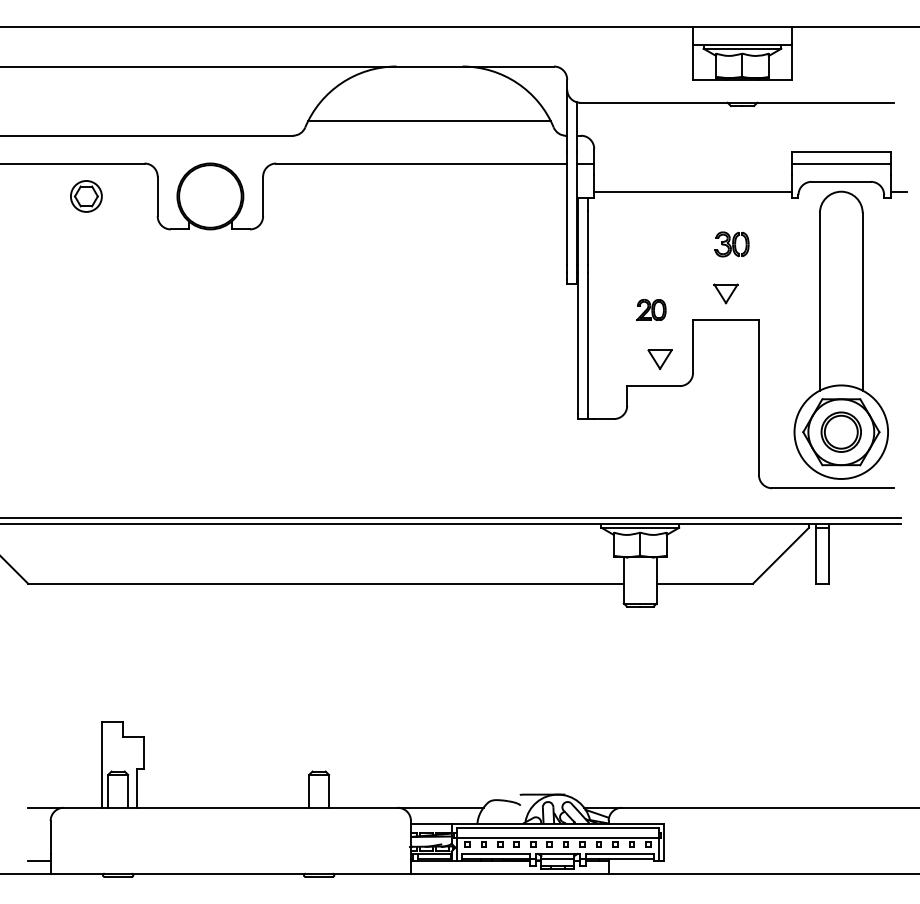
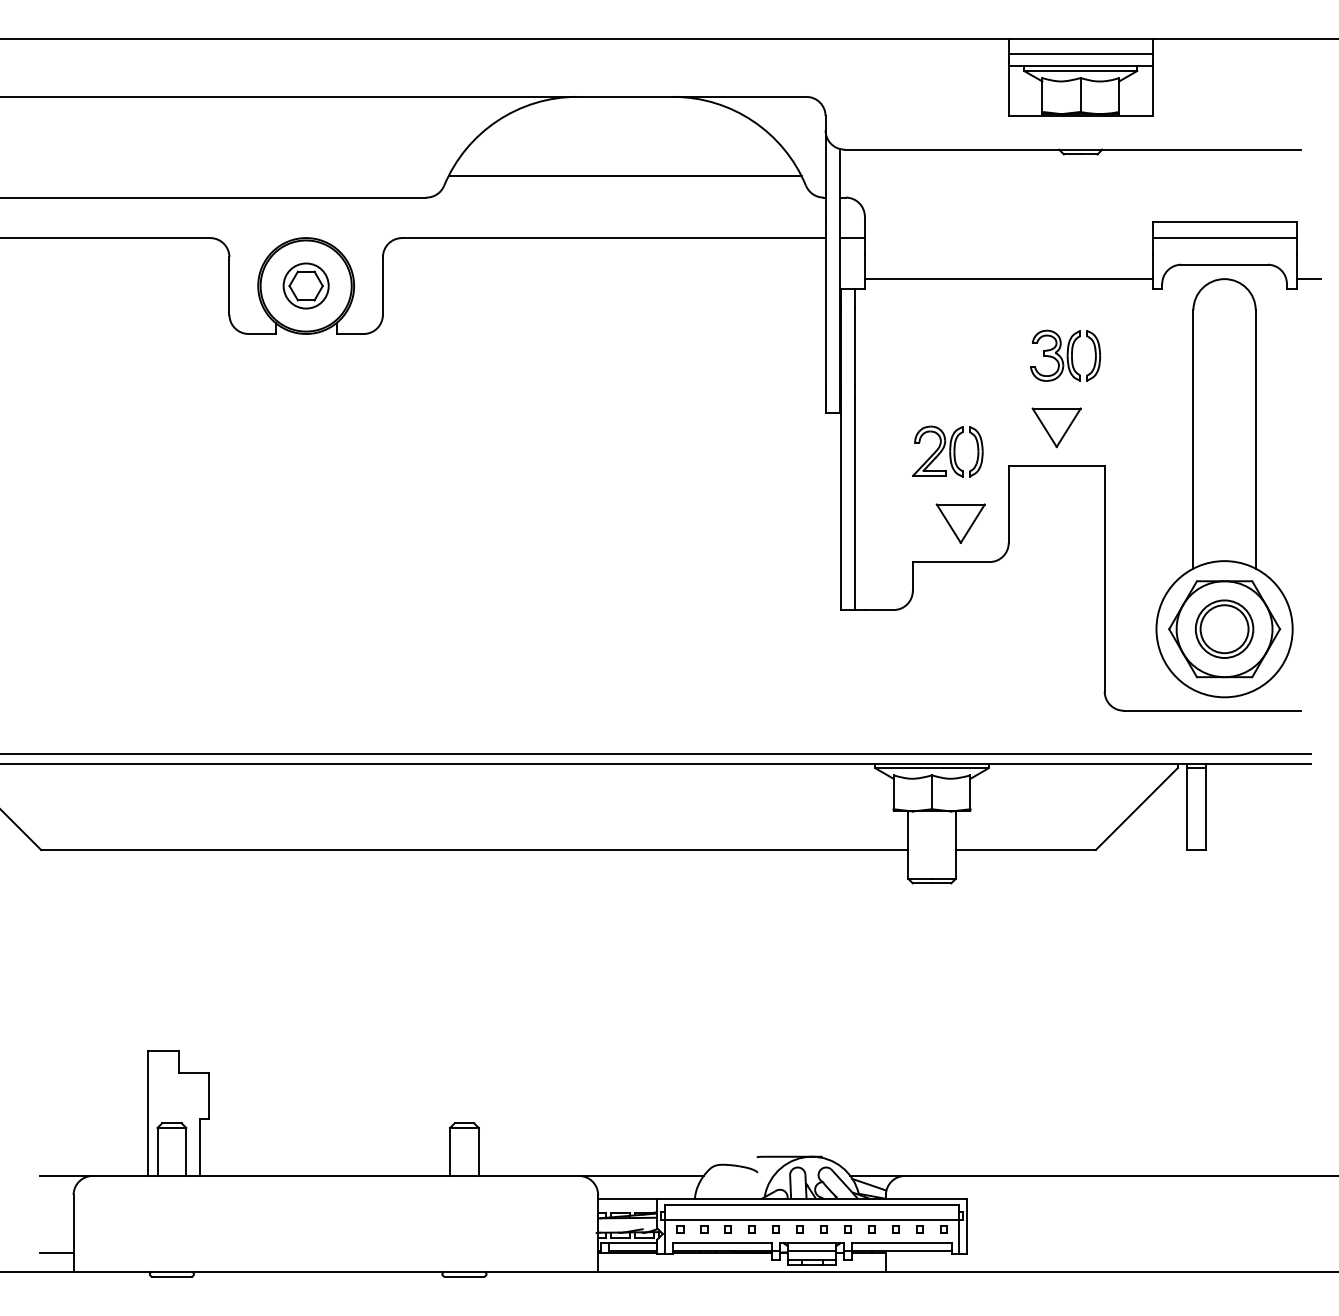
line: (742, 36) -> (1080, 53), added
part: (86, 196) -> (306, 286), moved
part: (731, 244) -> (1064, 355), size x1.43
part: (725, 293) -> (1055, 427), size x1.43
part: (651, 309) -> (948, 450), size x1.67
part: (659, 359) -> (959, 523), size x1.43

